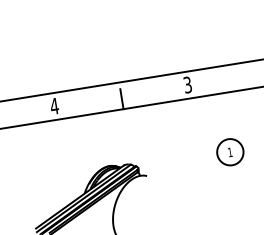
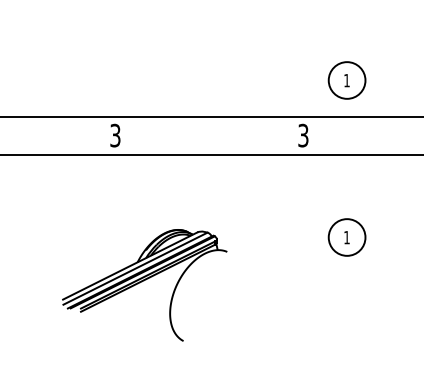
part: (212, 41) -> (346, 80), added
line: (121, 99) -> (209, 140), removed
text: (53, 106) -> (114, 135), 4 -> 3

